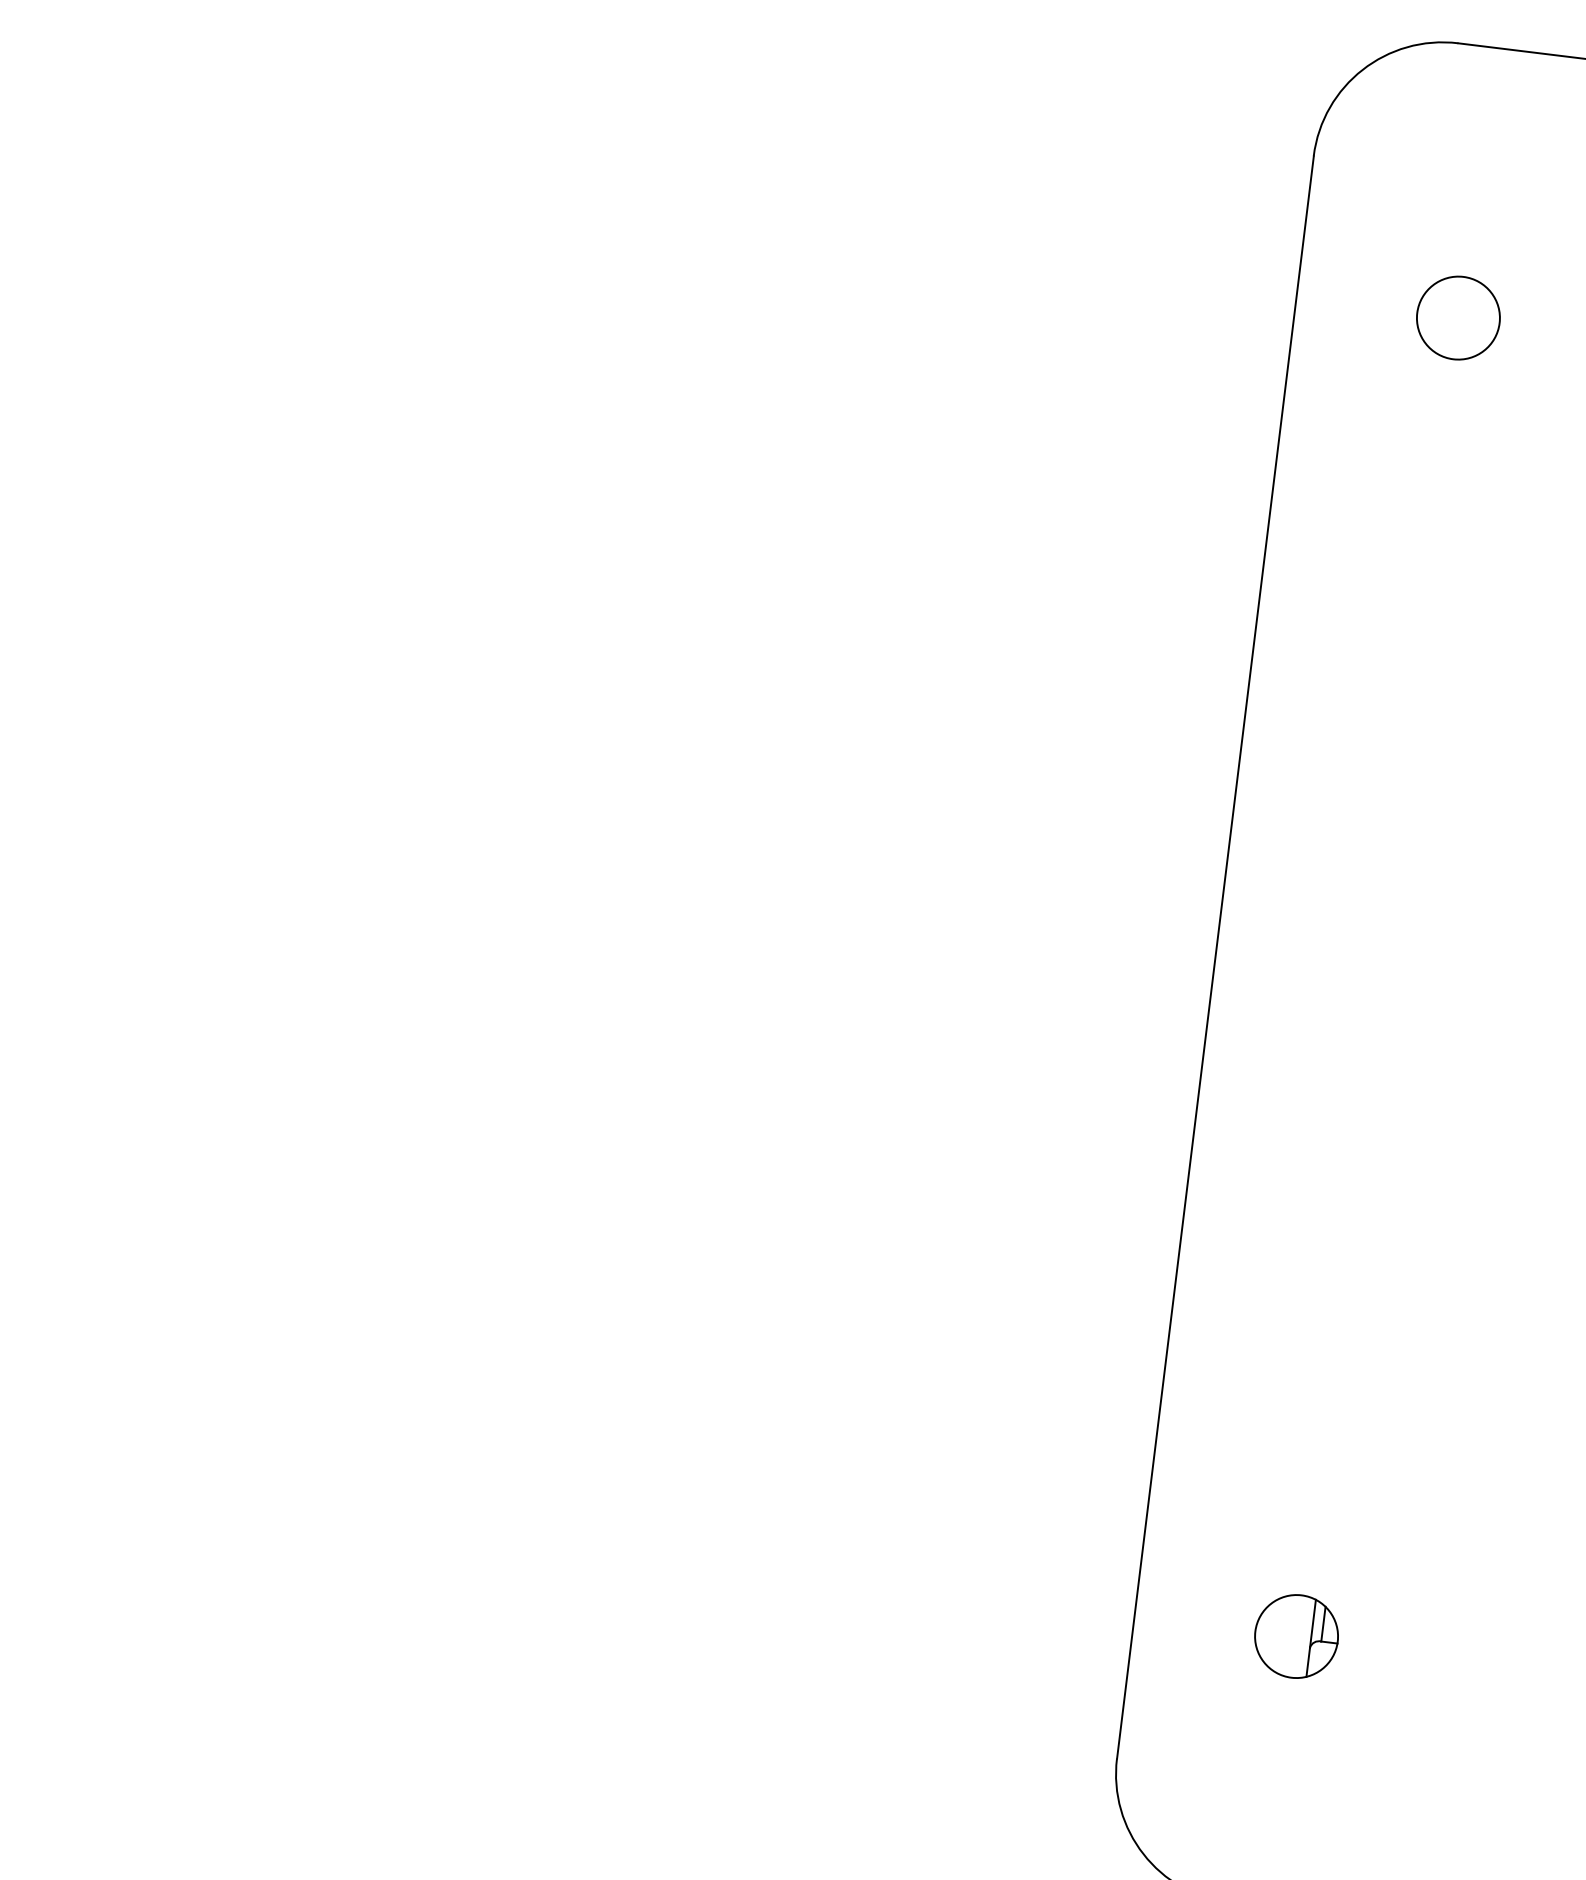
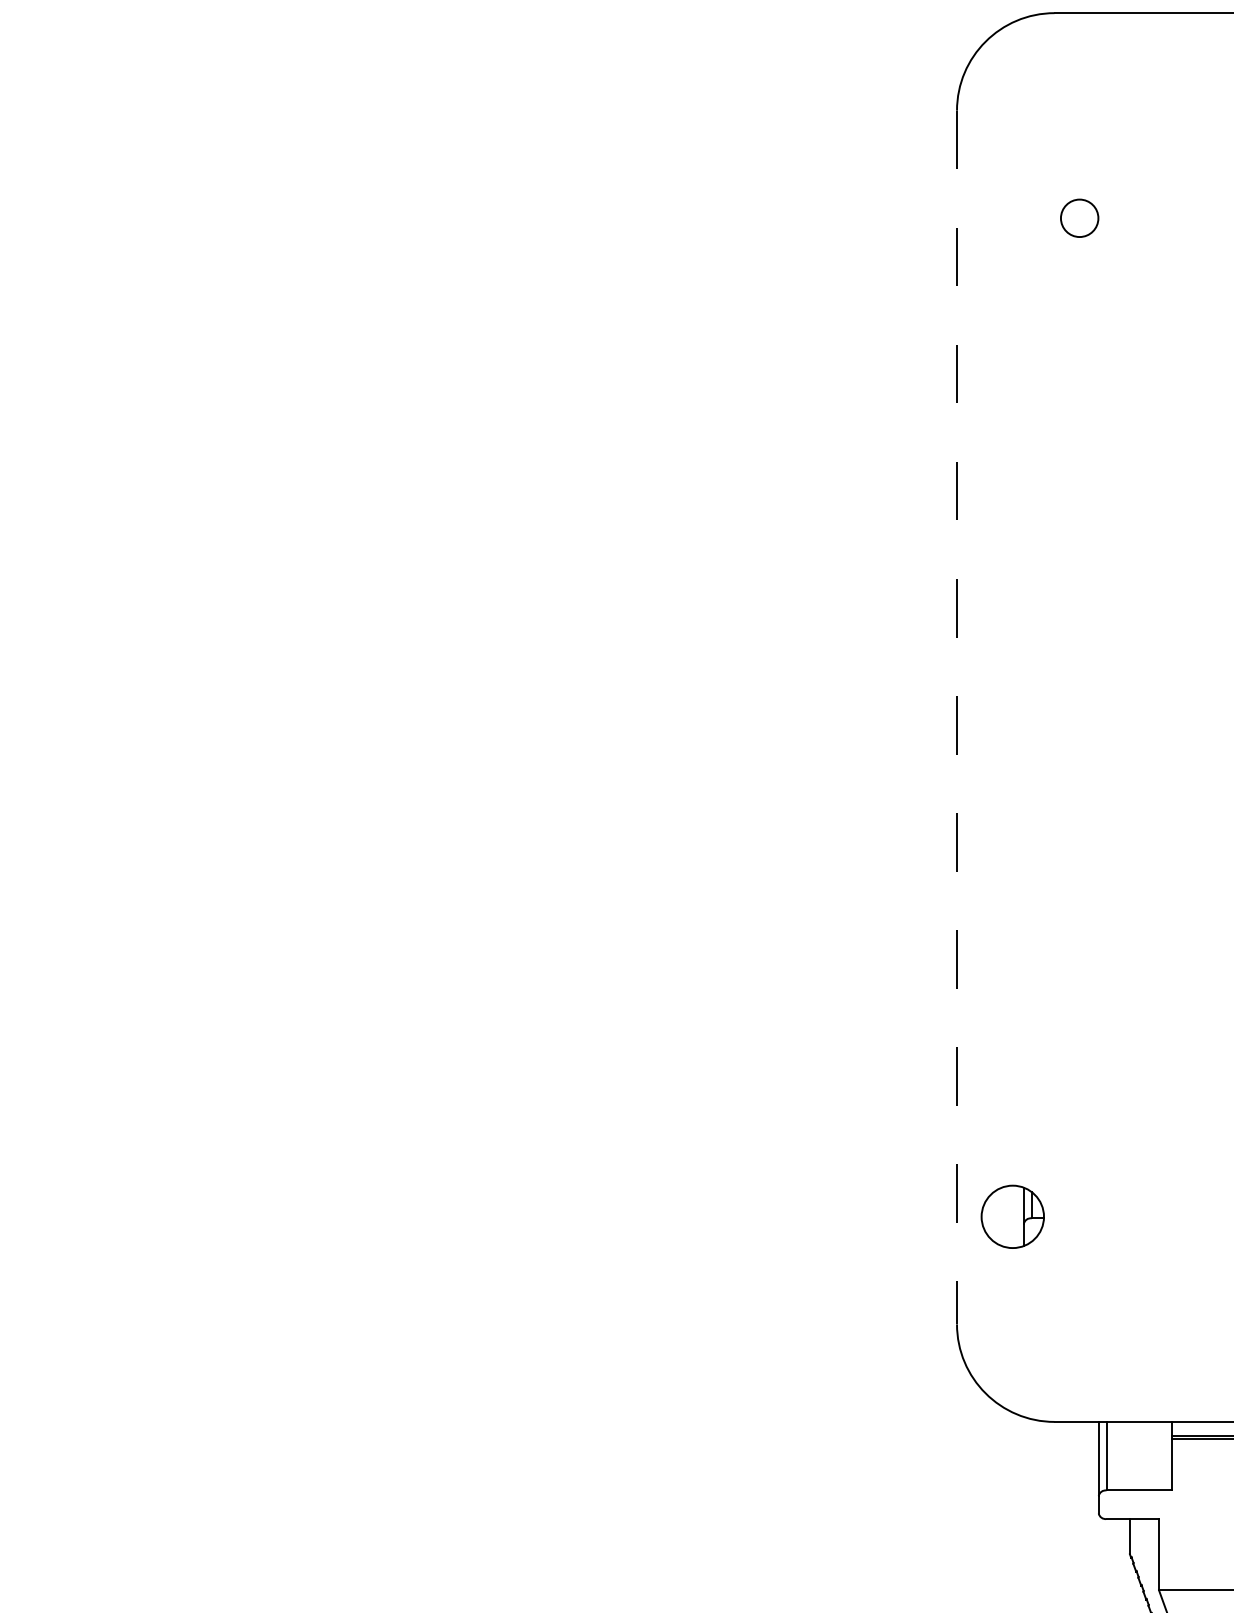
circle: (1457, 318) -> (1079, 218), size x0.6
line: (1216, 957) -> (957, 717), solid -> dashed
part: (1296, 1635) -> (1012, 1216), moved

